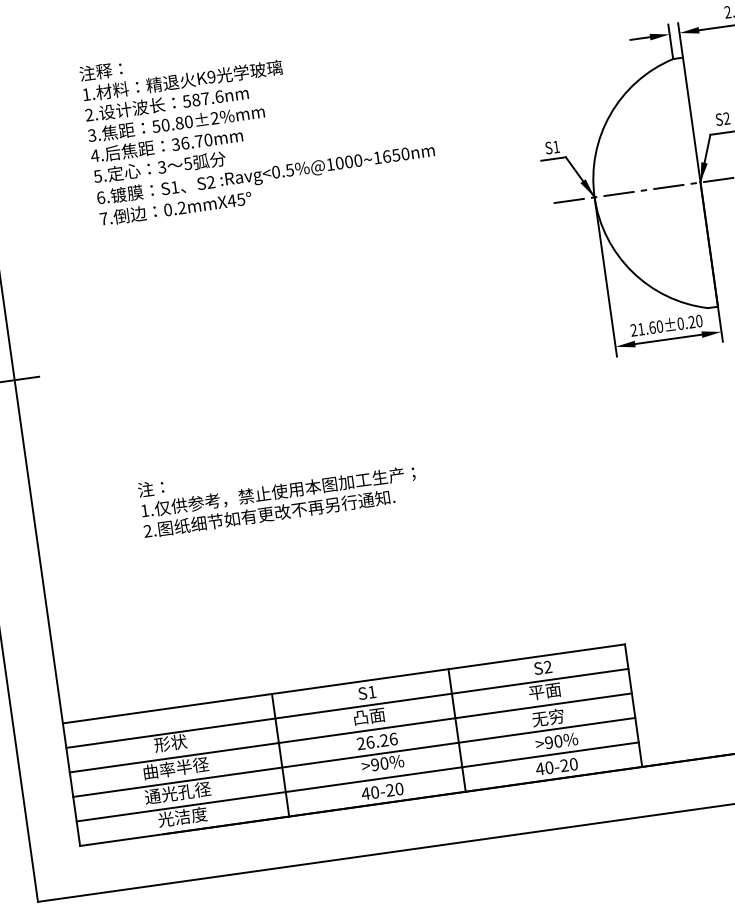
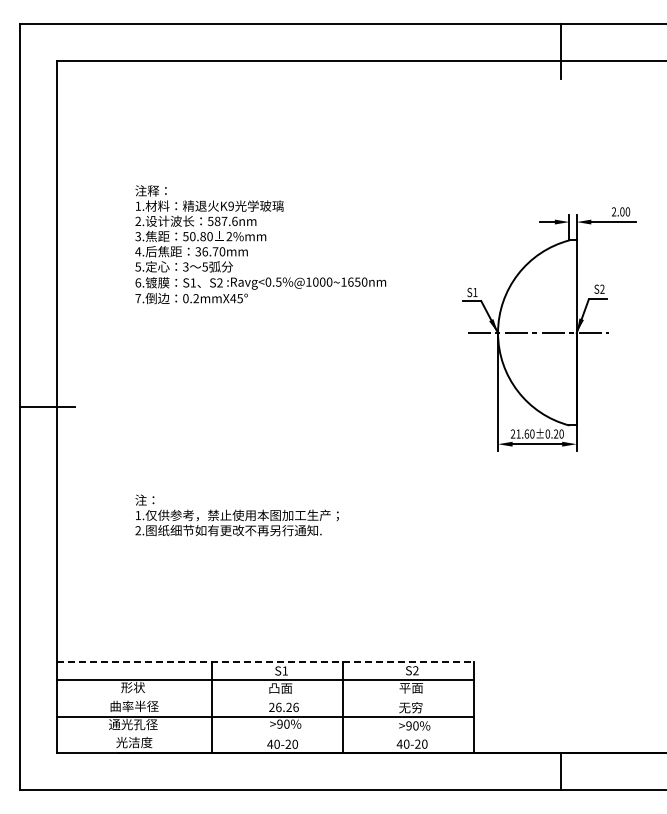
line: (344, 684) -> (265, 662), solid -> dashed
line: (350, 732) -> (265, 698), removed
line: (357, 781) -> (265, 734), removed

